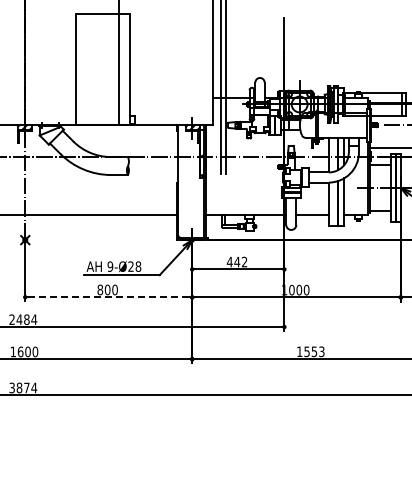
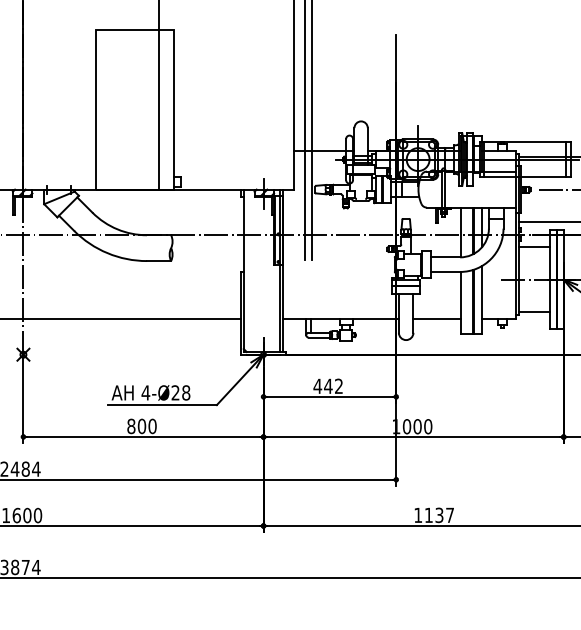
text: (110, 266) -> (146, 392), 9-Ø28 -> 4-Ø28
line: (108, 297) -> (143, 437), dashed -> solid
text: (314, 351) -> (439, 514), 1553 -> 1137

